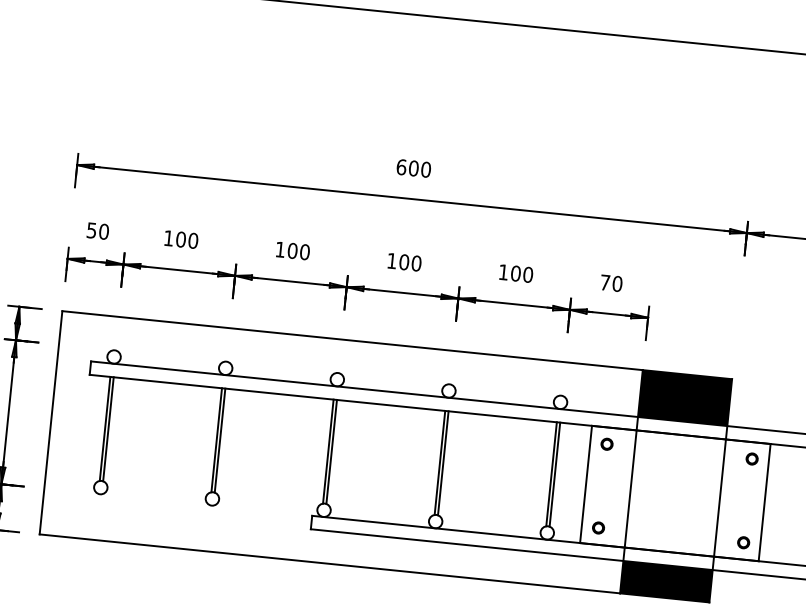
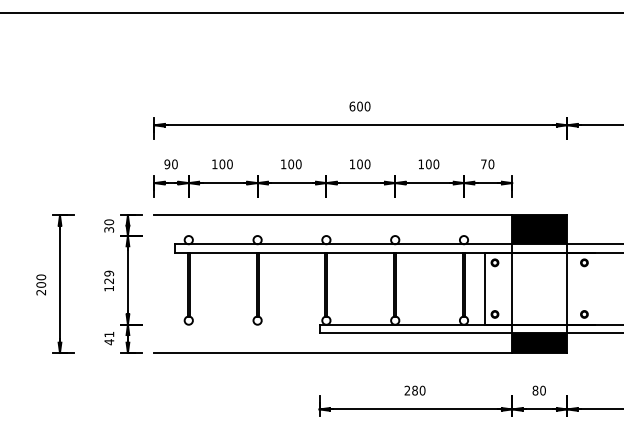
text: (92, 229) -> (167, 163), 50 -> 90
line: (51, 421) -> (154, 283), removed
line: (764, 502) -> (594, 288), removed

